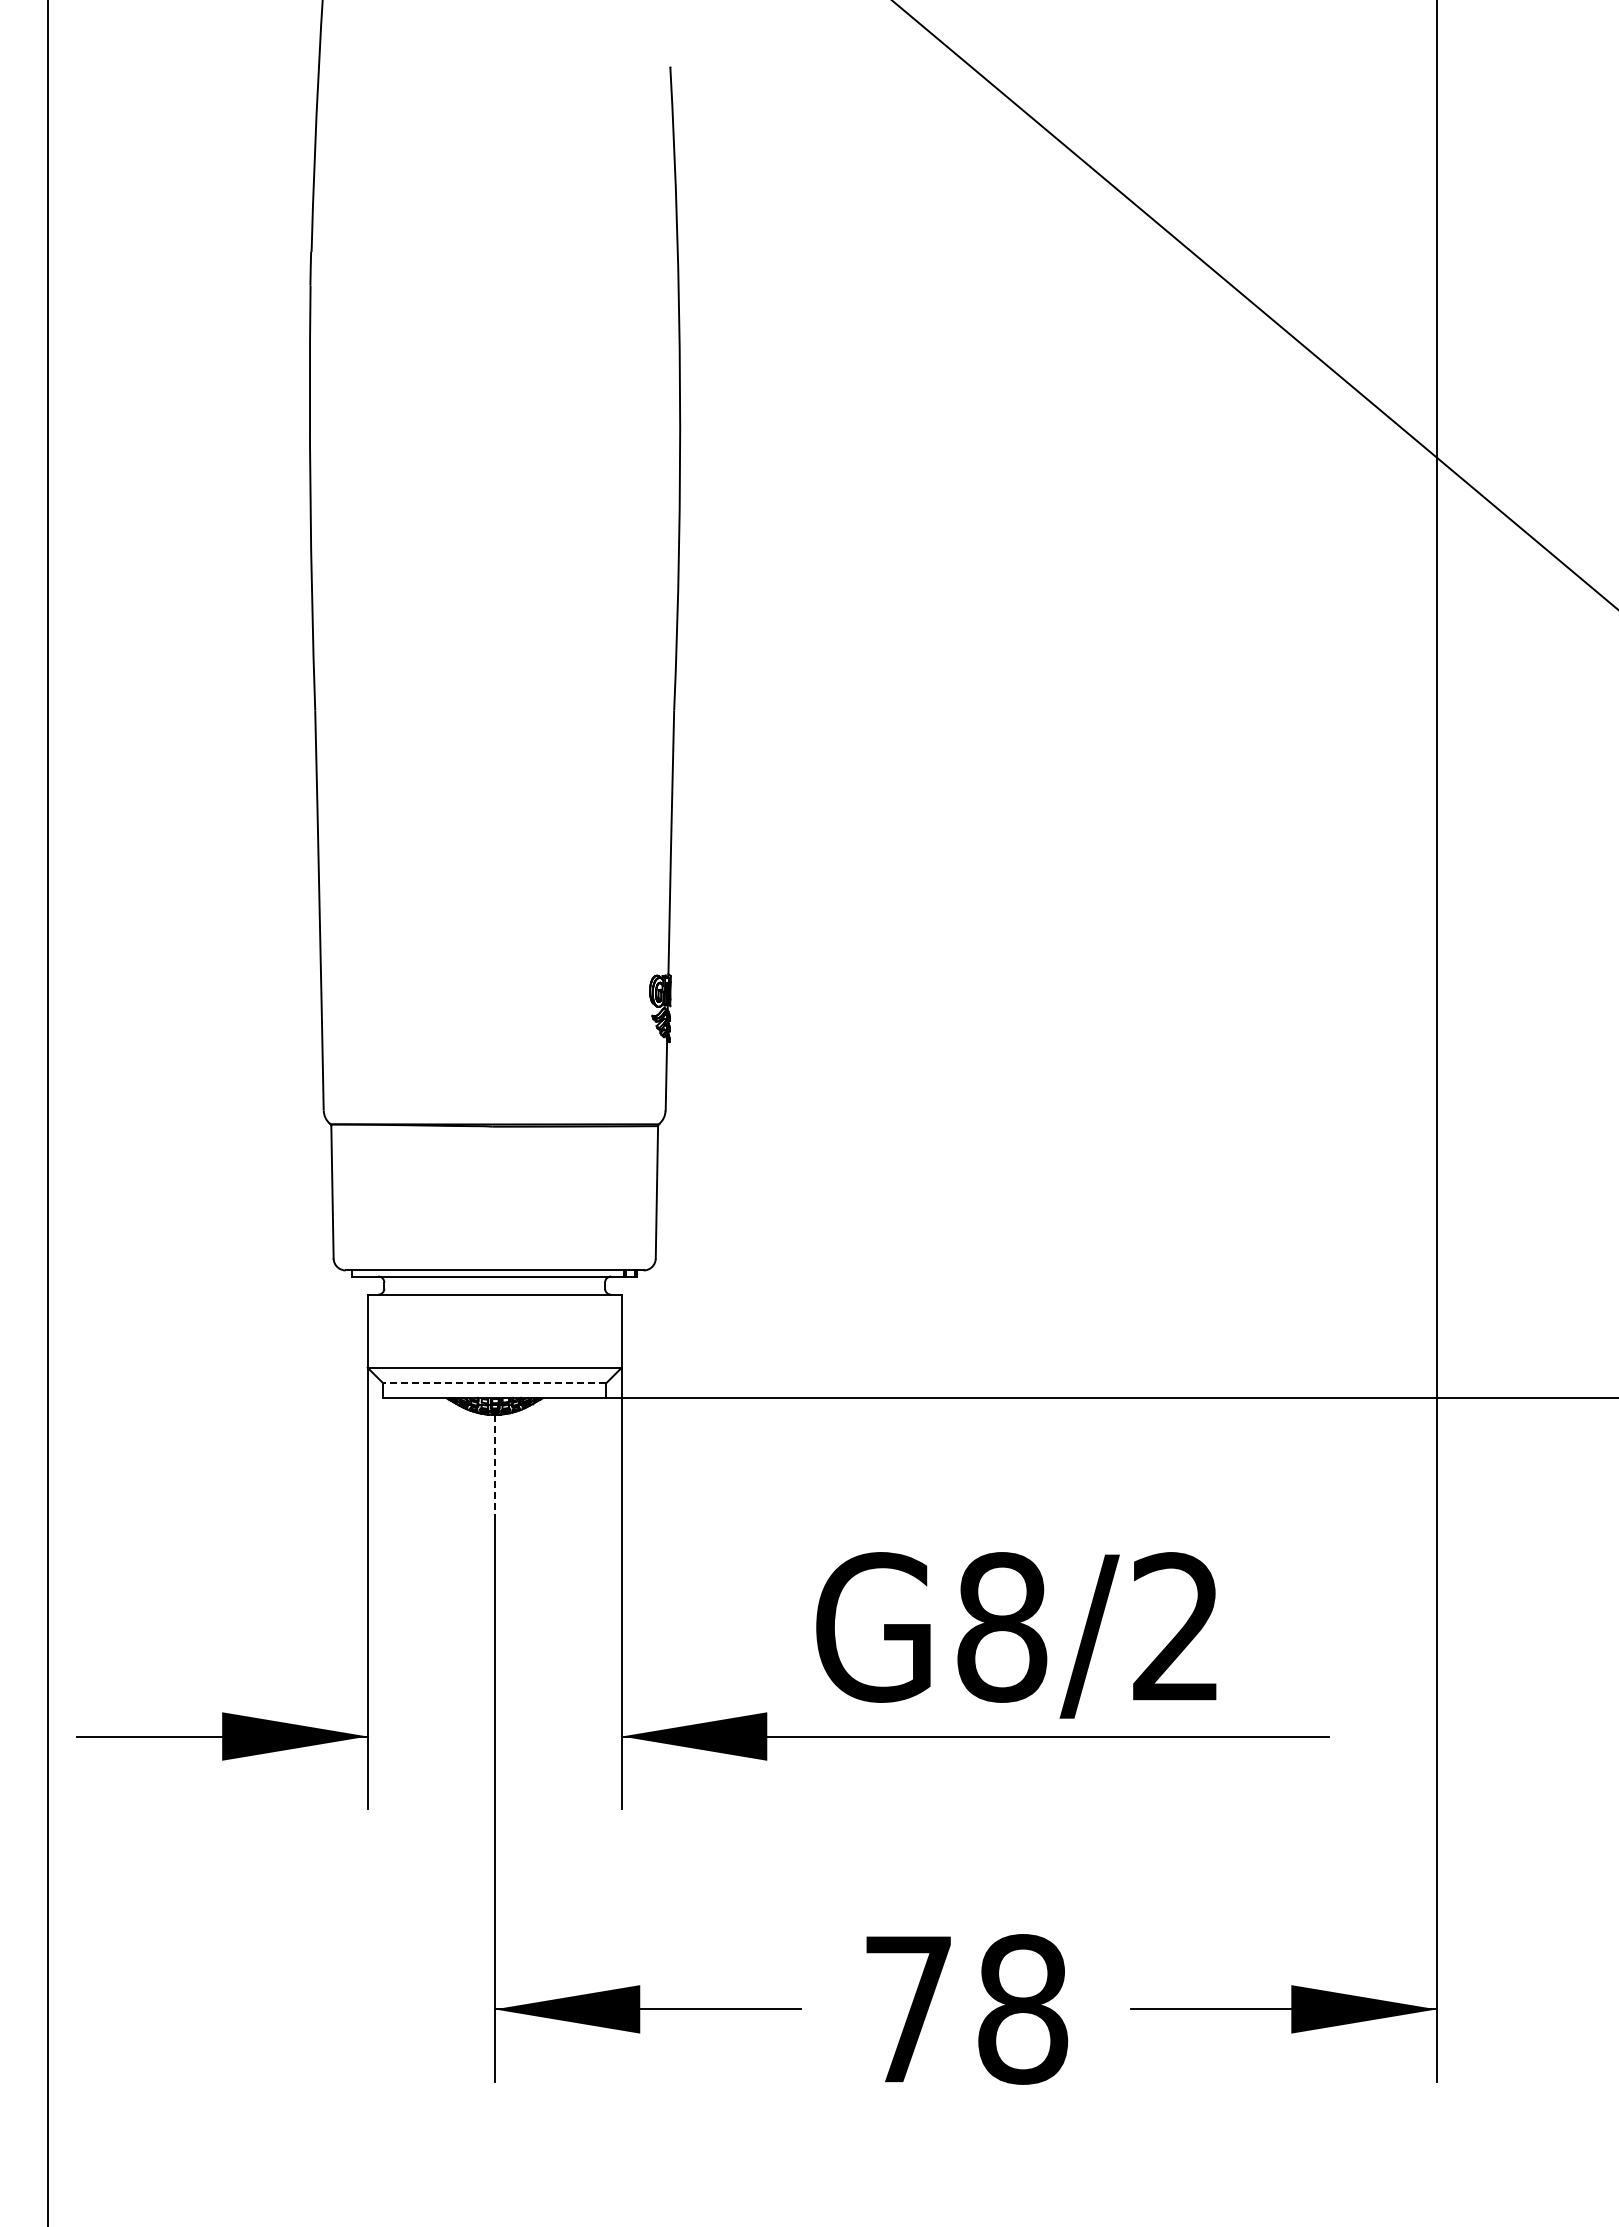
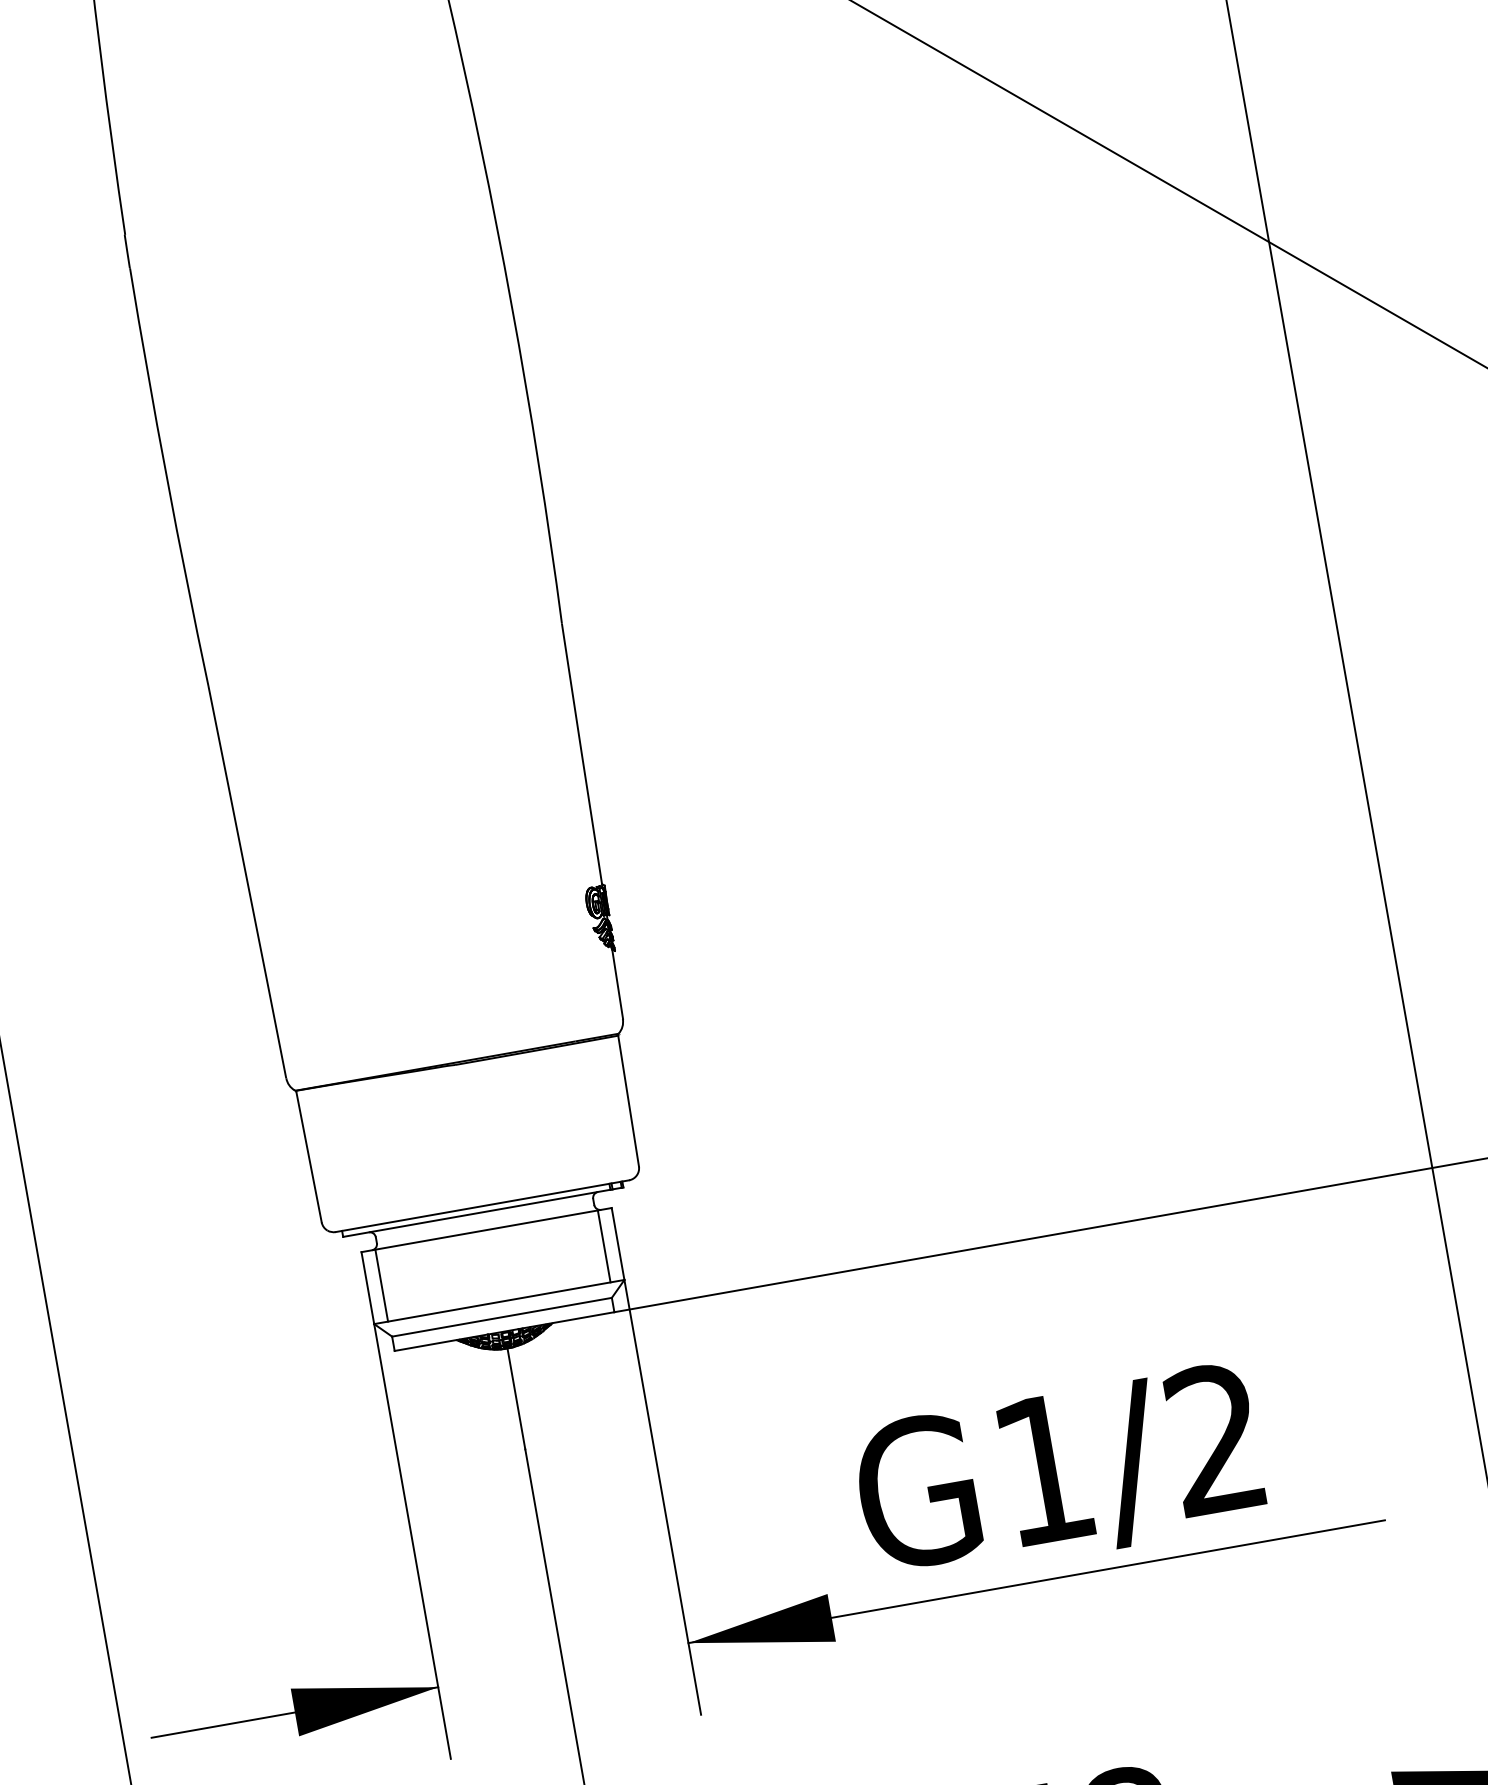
line: (381, 1330) -> (381, 1284), added
line: (607, 1330) -> (603, 1245), added
line: (494, 1383) -> (501, 1317), dashed -> solid
line: (494, 1466) -> (516, 1399), dashed -> solid
text: (1002, 1627) -> (1044, 1469), G8/2 -> G1/2

